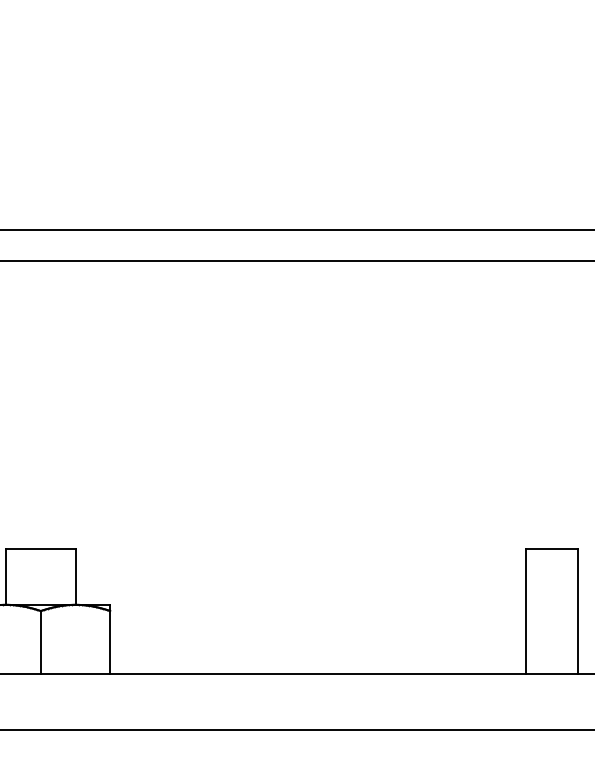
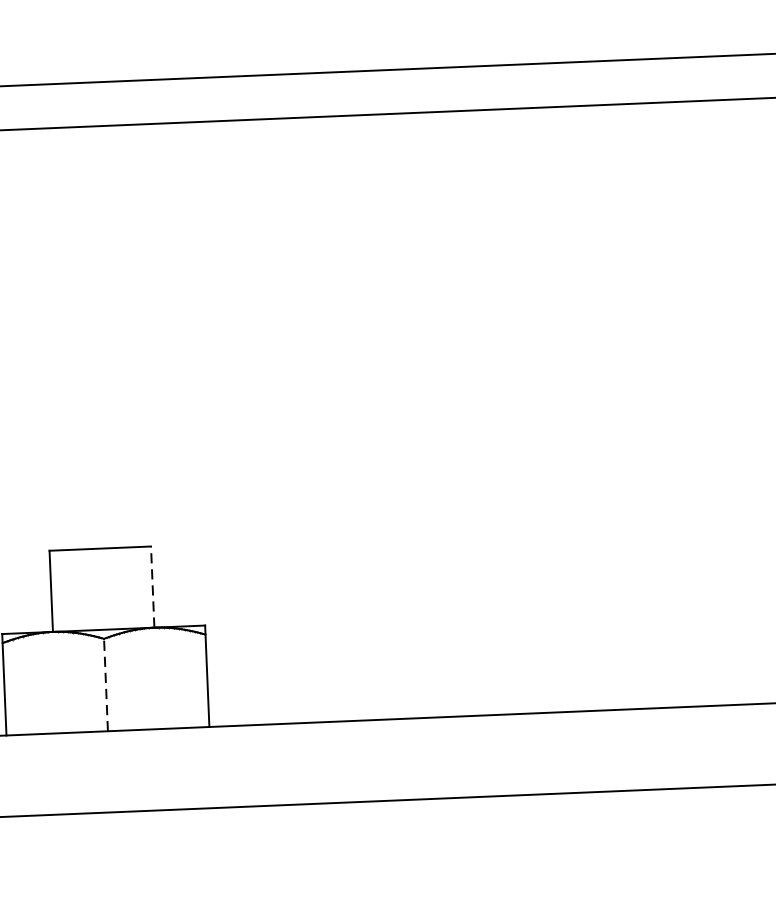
line: (75, 577) -> (152, 587), solid -> dashed
line: (40, 642) -> (105, 684), solid -> dashed

